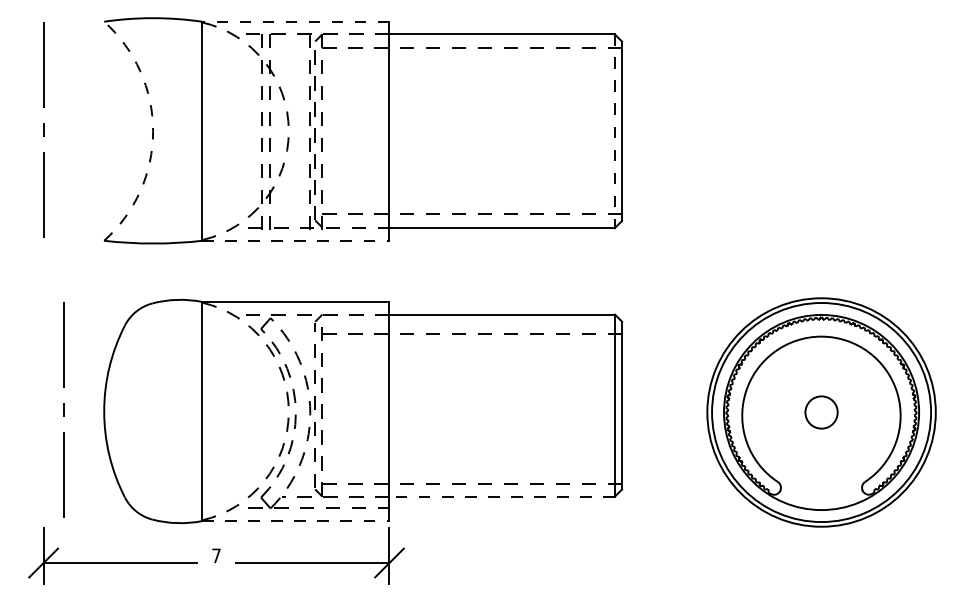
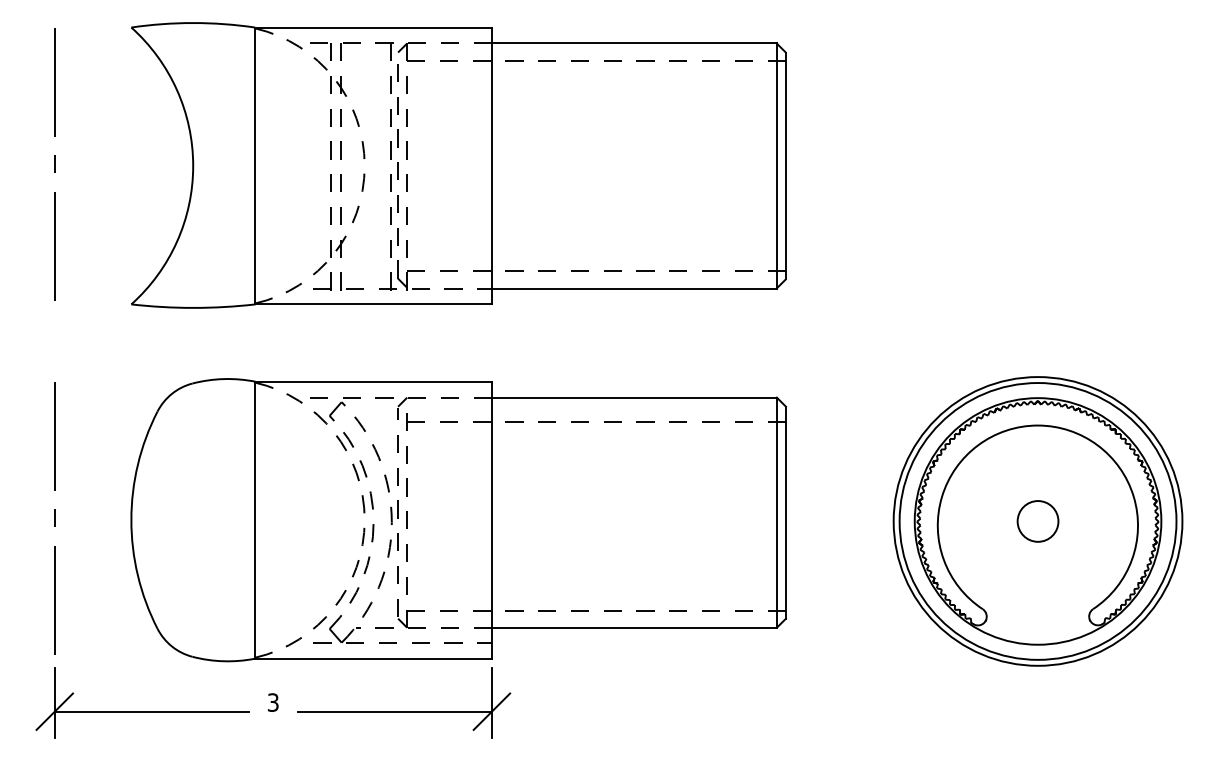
line: (295, 21) -> (373, 27), dashed -> solid
arc: (153, 130) -> (193, 165), dashed -> solid
line: (614, 130) -> (776, 165), dashed -> solid
line: (296, 240) -> (374, 304), dashed -> solid
line: (63, 410) -> (54, 518), moved
line: (501, 496) -> (633, 627), dashed -> solid
line: (296, 520) -> (374, 658), dashed -> solid
text: (216, 555) -> (273, 702), 7 -> 3

